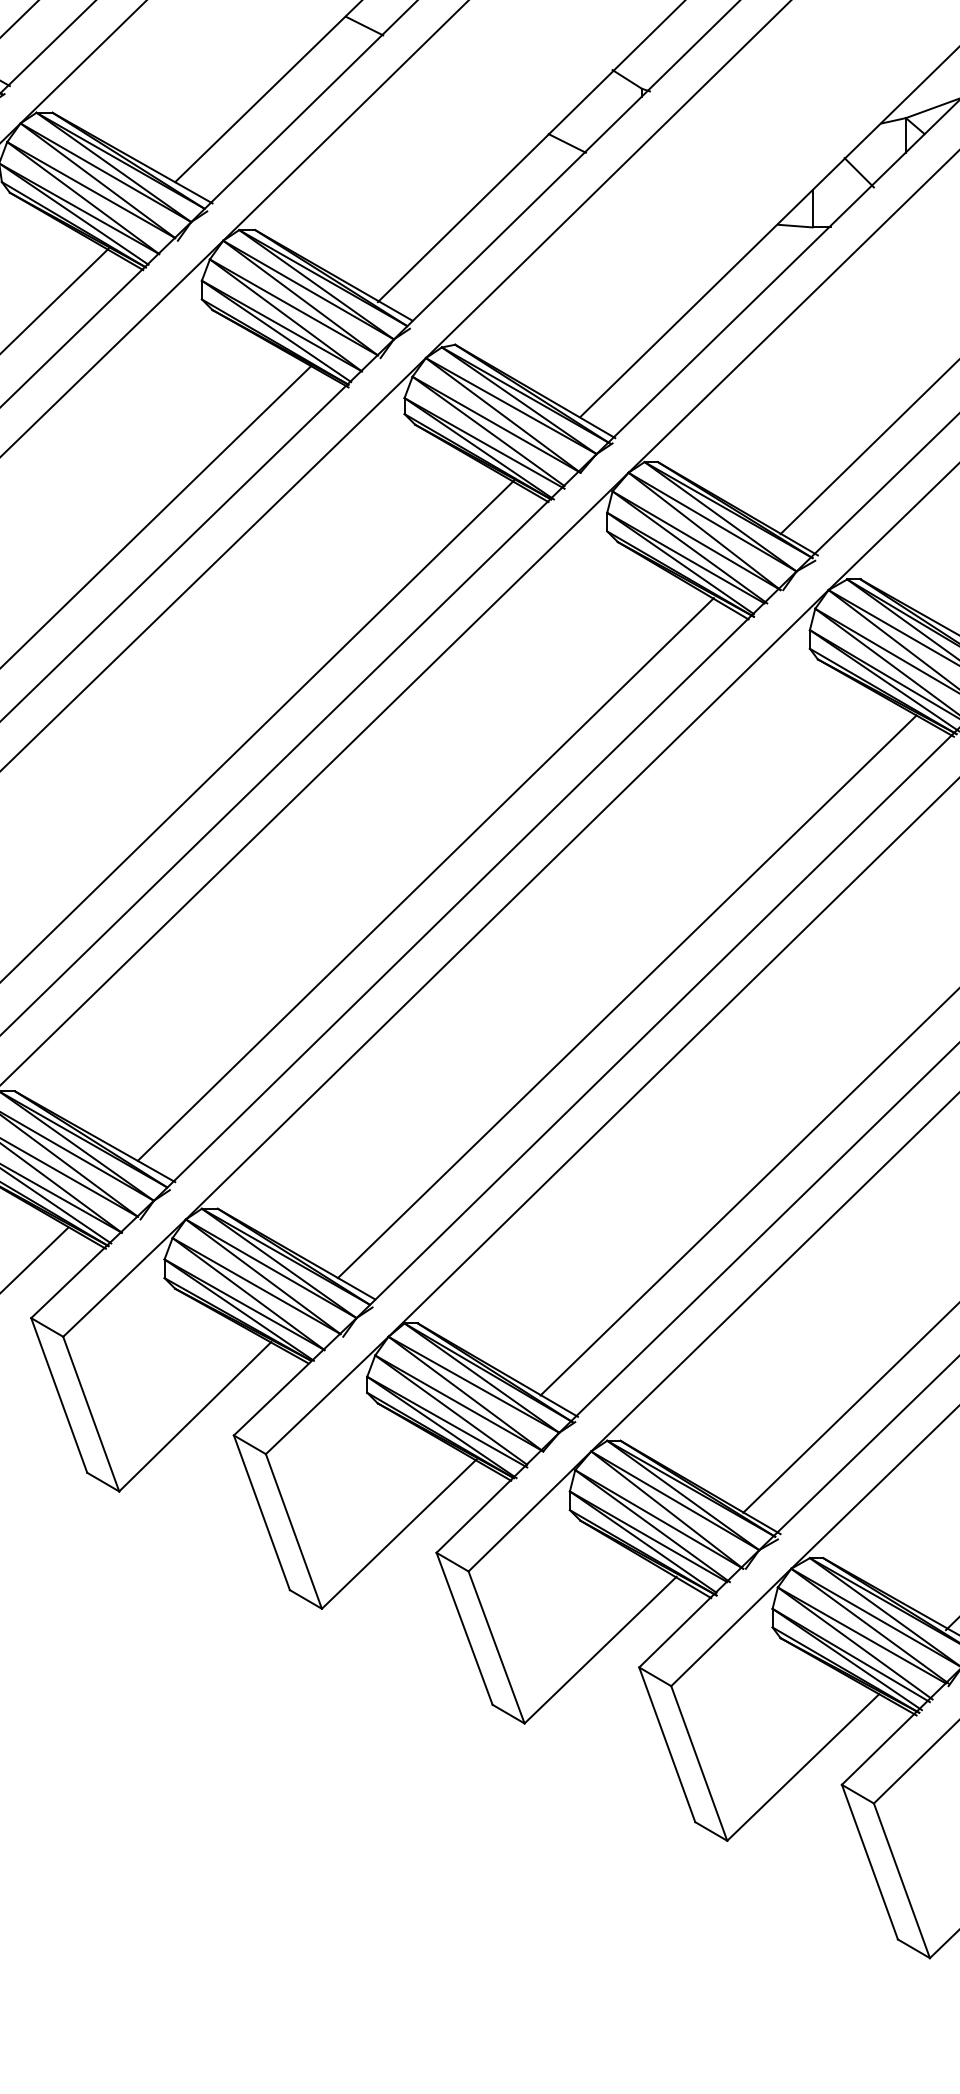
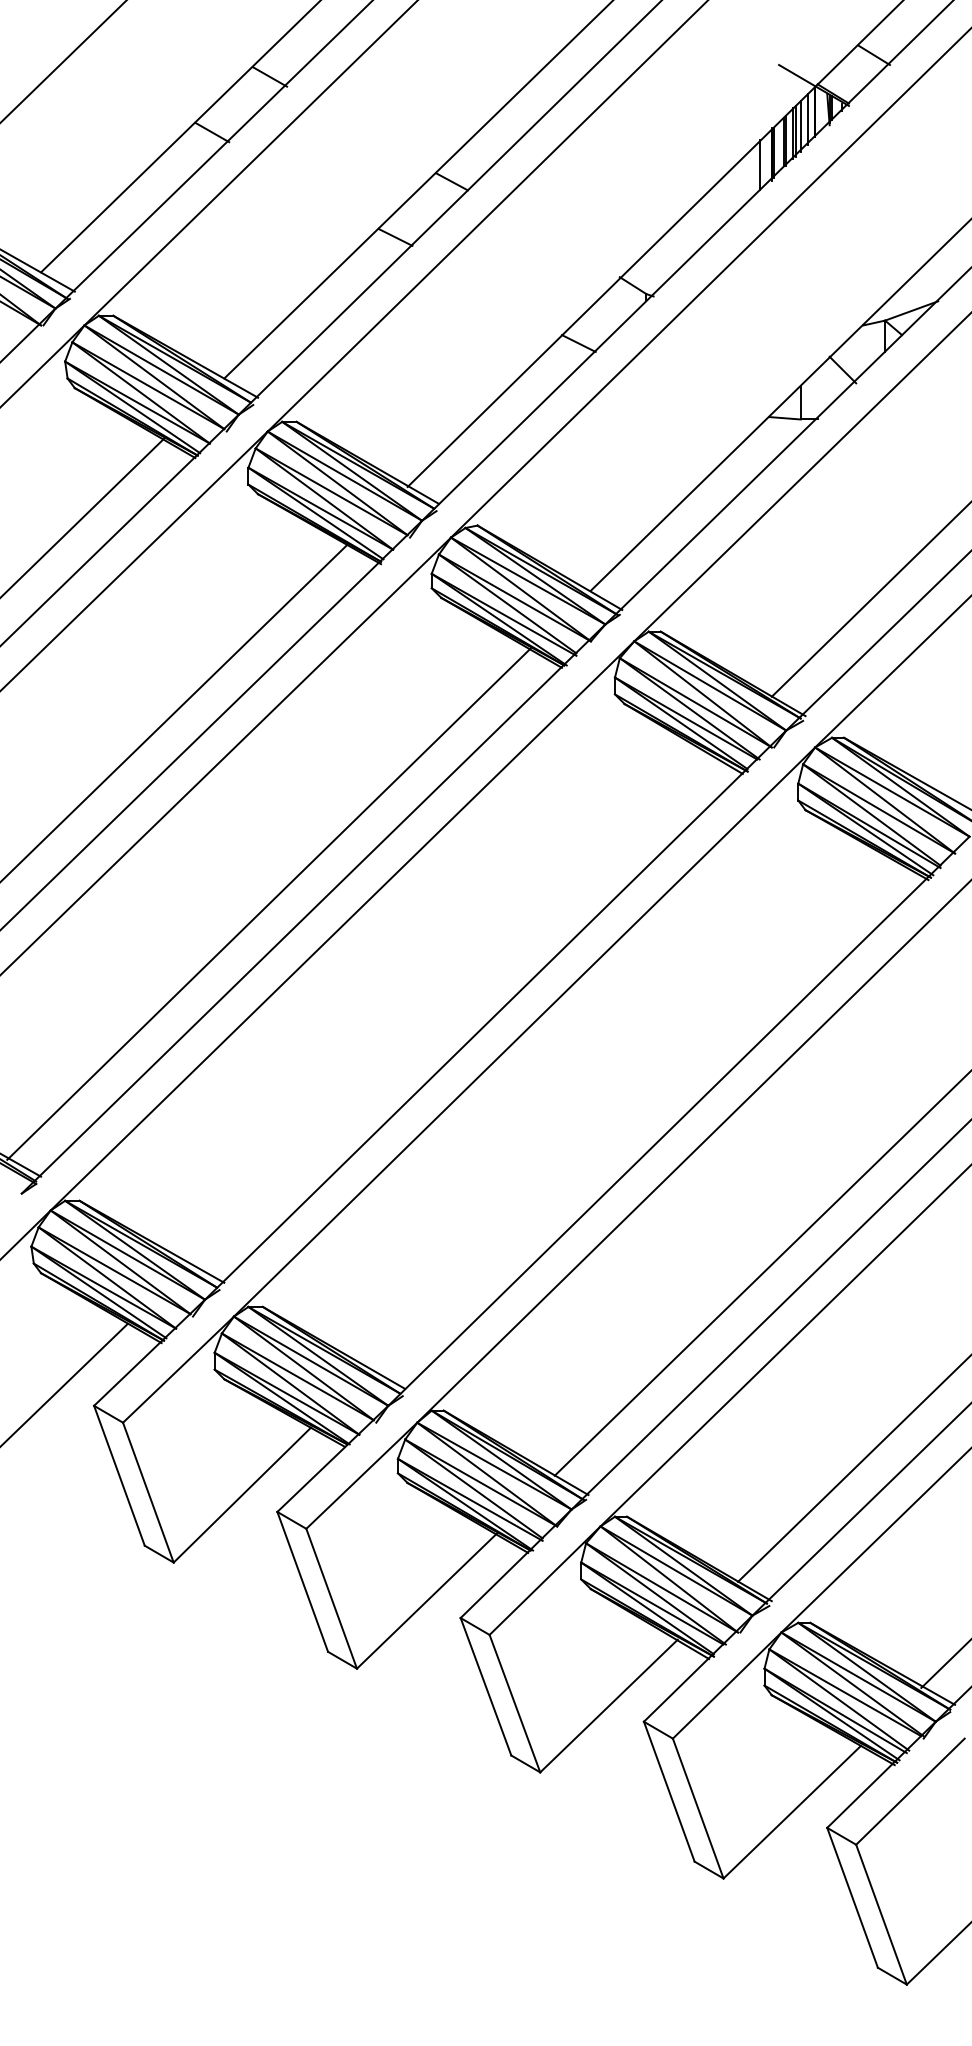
line: (425, 878) -> (450, 1008), removed
line: (626, 995) -> (632, 1114), removed

